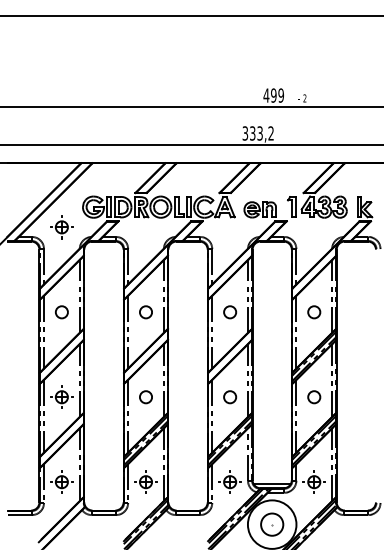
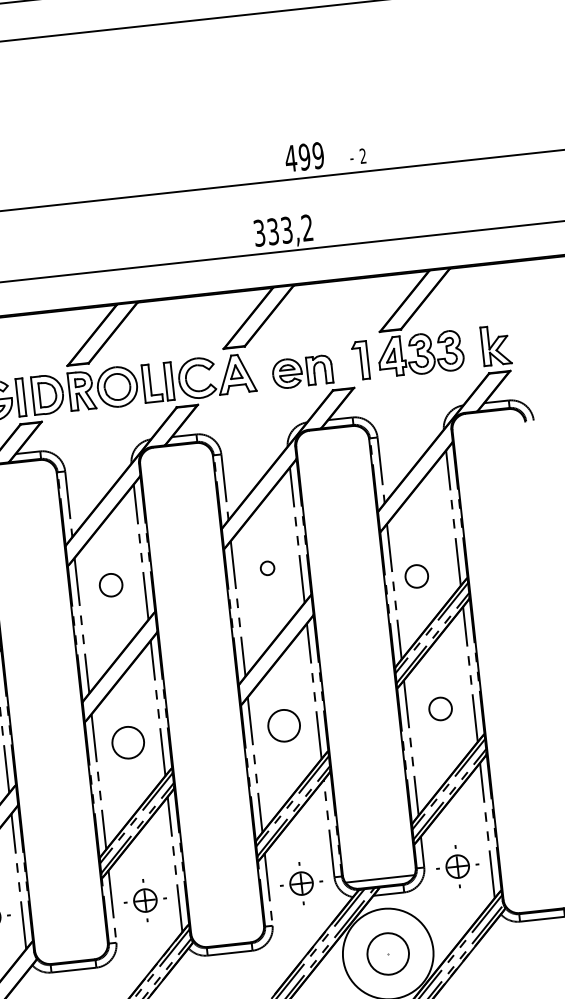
circle: (230, 312) -> (268, 568), size x0.6
circle: (314, 312) -> (417, 576), moved
circle: (145, 397) -> (127, 743), size x1.4
circle: (230, 397) -> (285, 726), size x1.4

